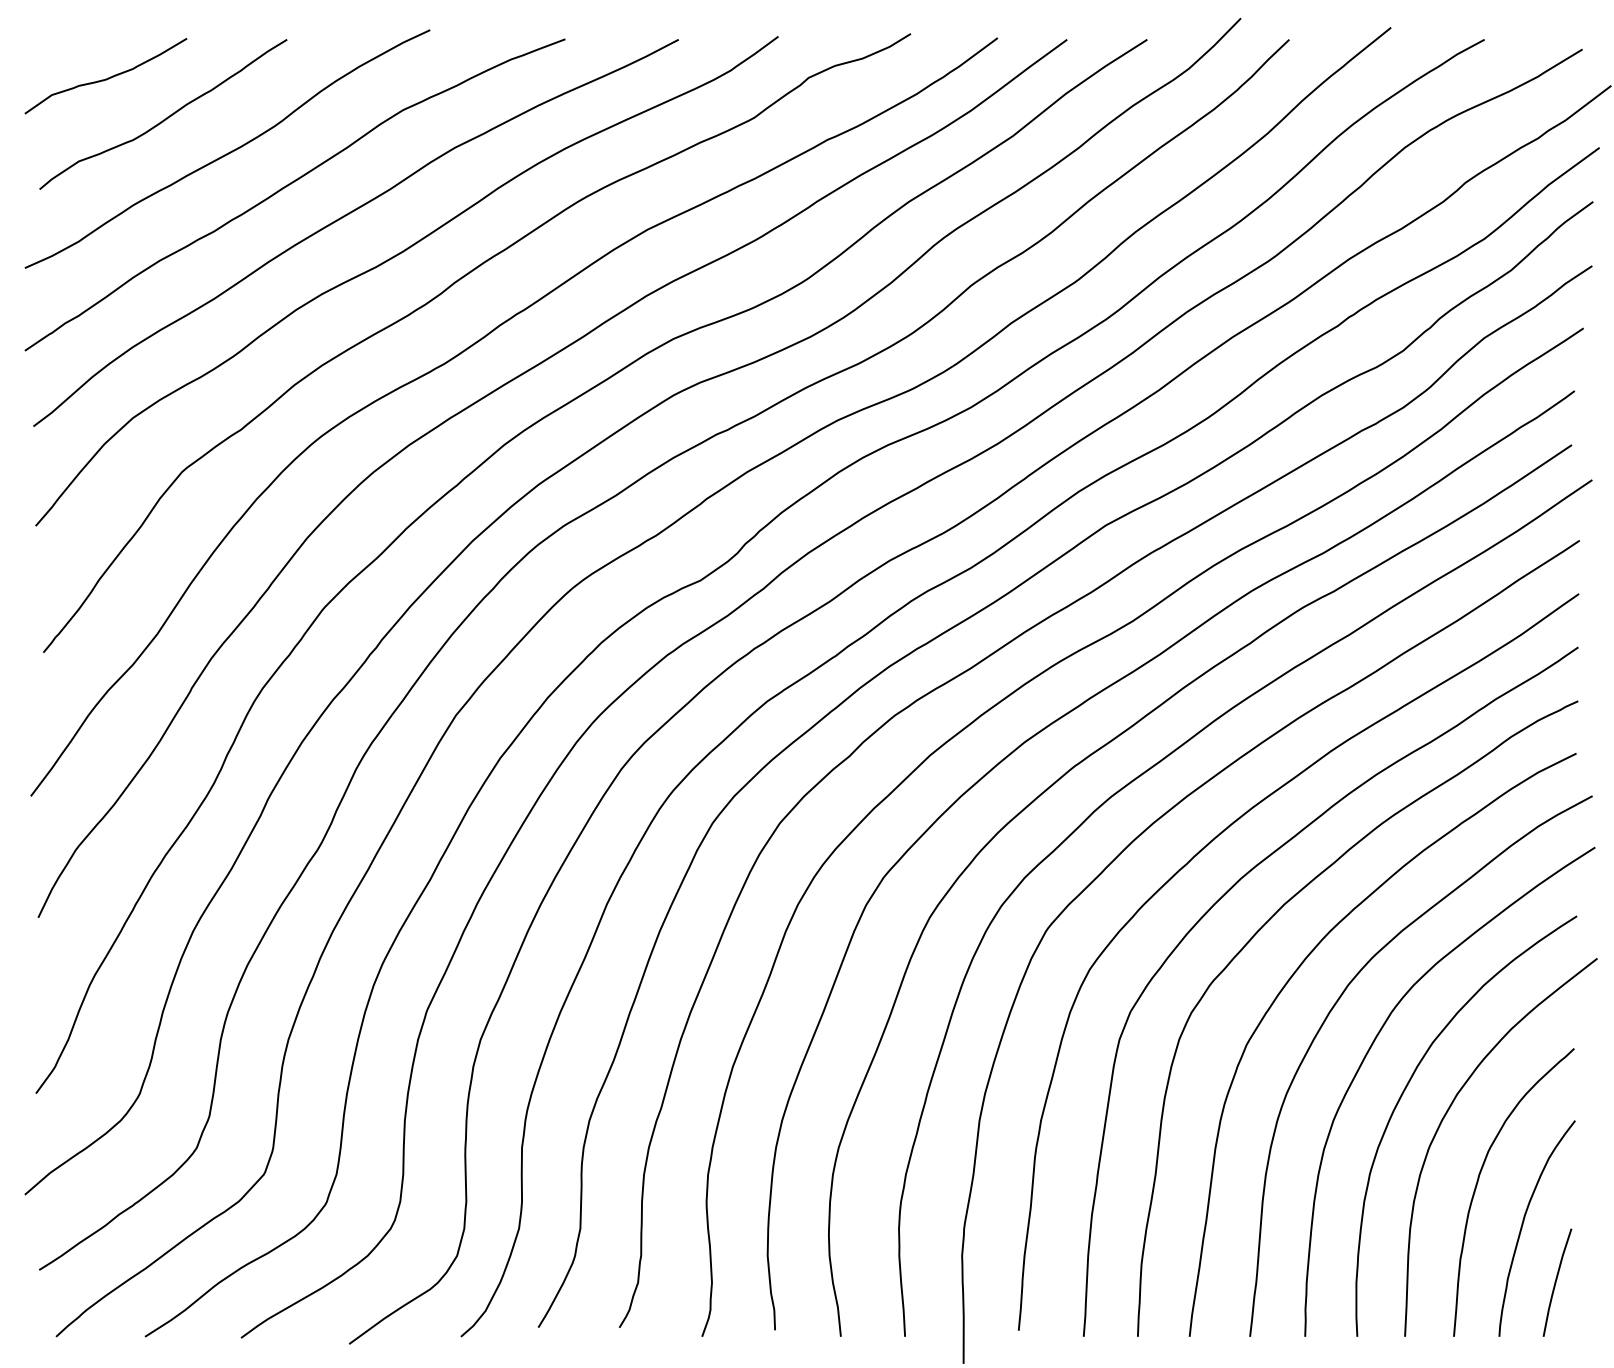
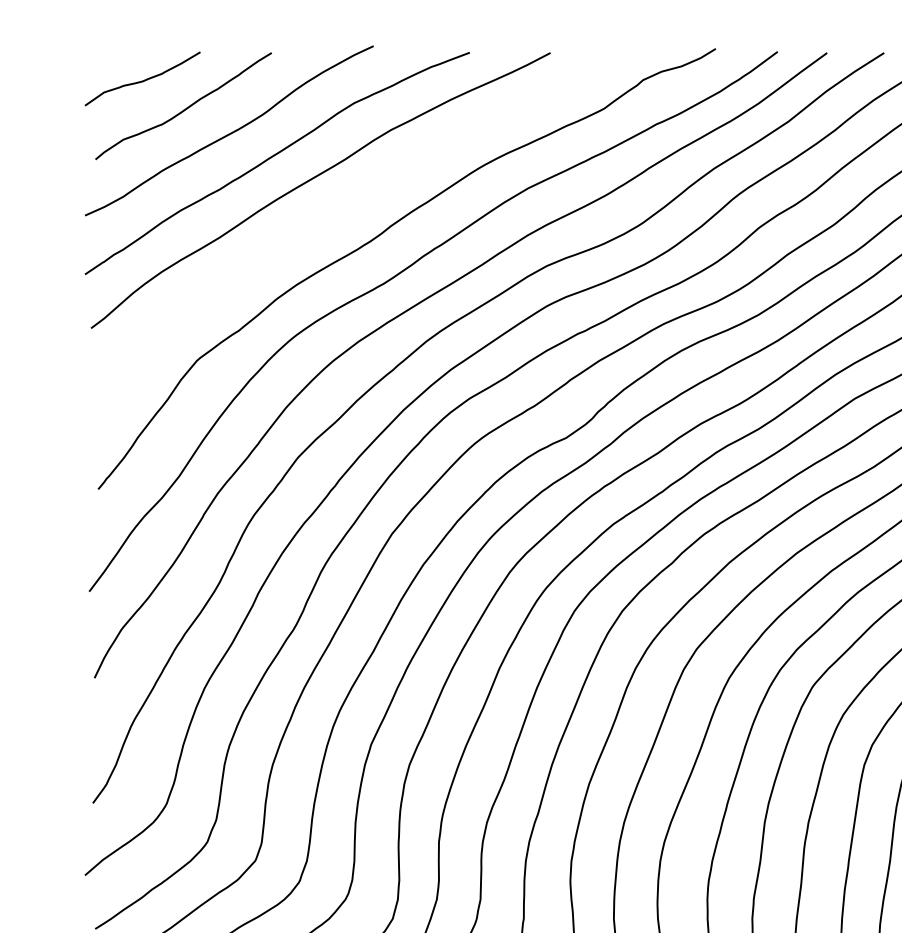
curve: (395, 257) -> (348, 208), removed

